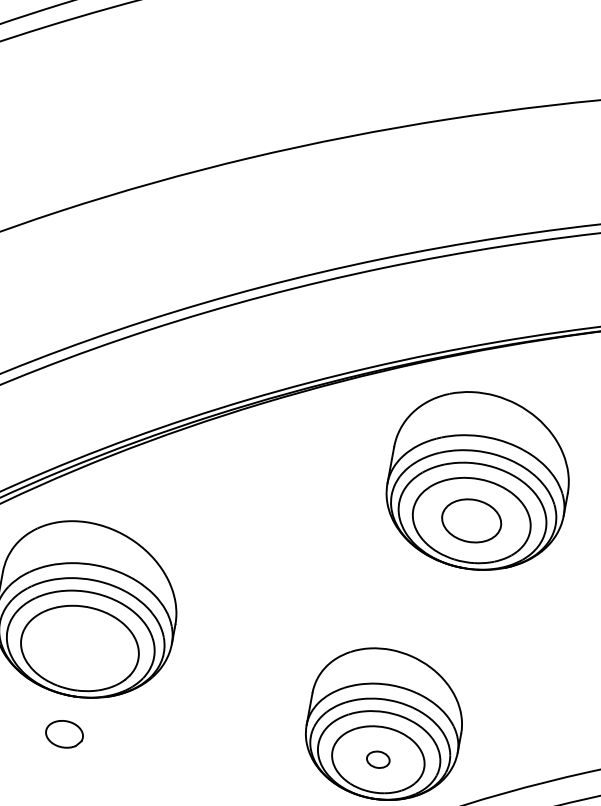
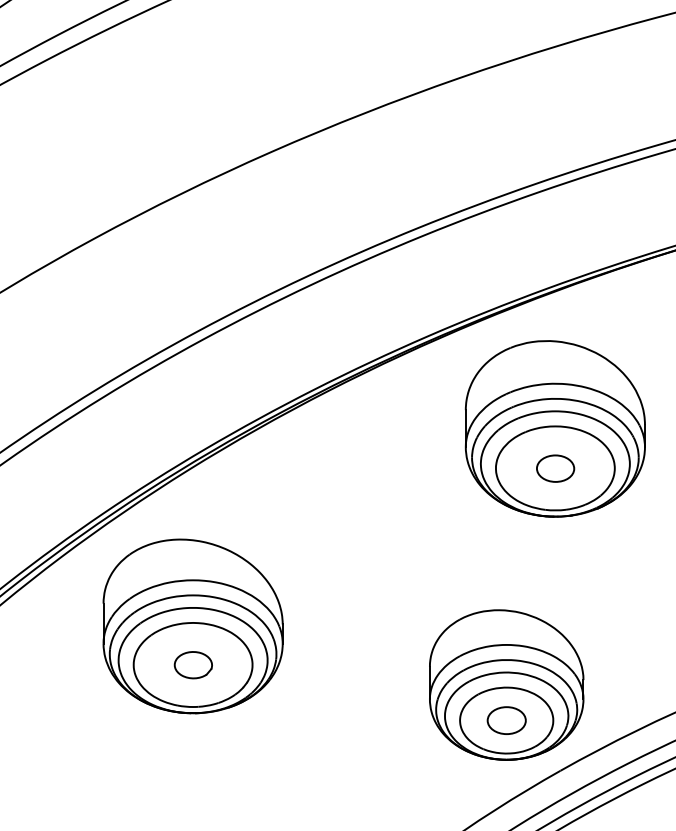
part: (471, 520) -> (555, 468), size x0.62
part: (63, 734) -> (192, 665), moved
part: (378, 759) -> (506, 720), size x1.67

